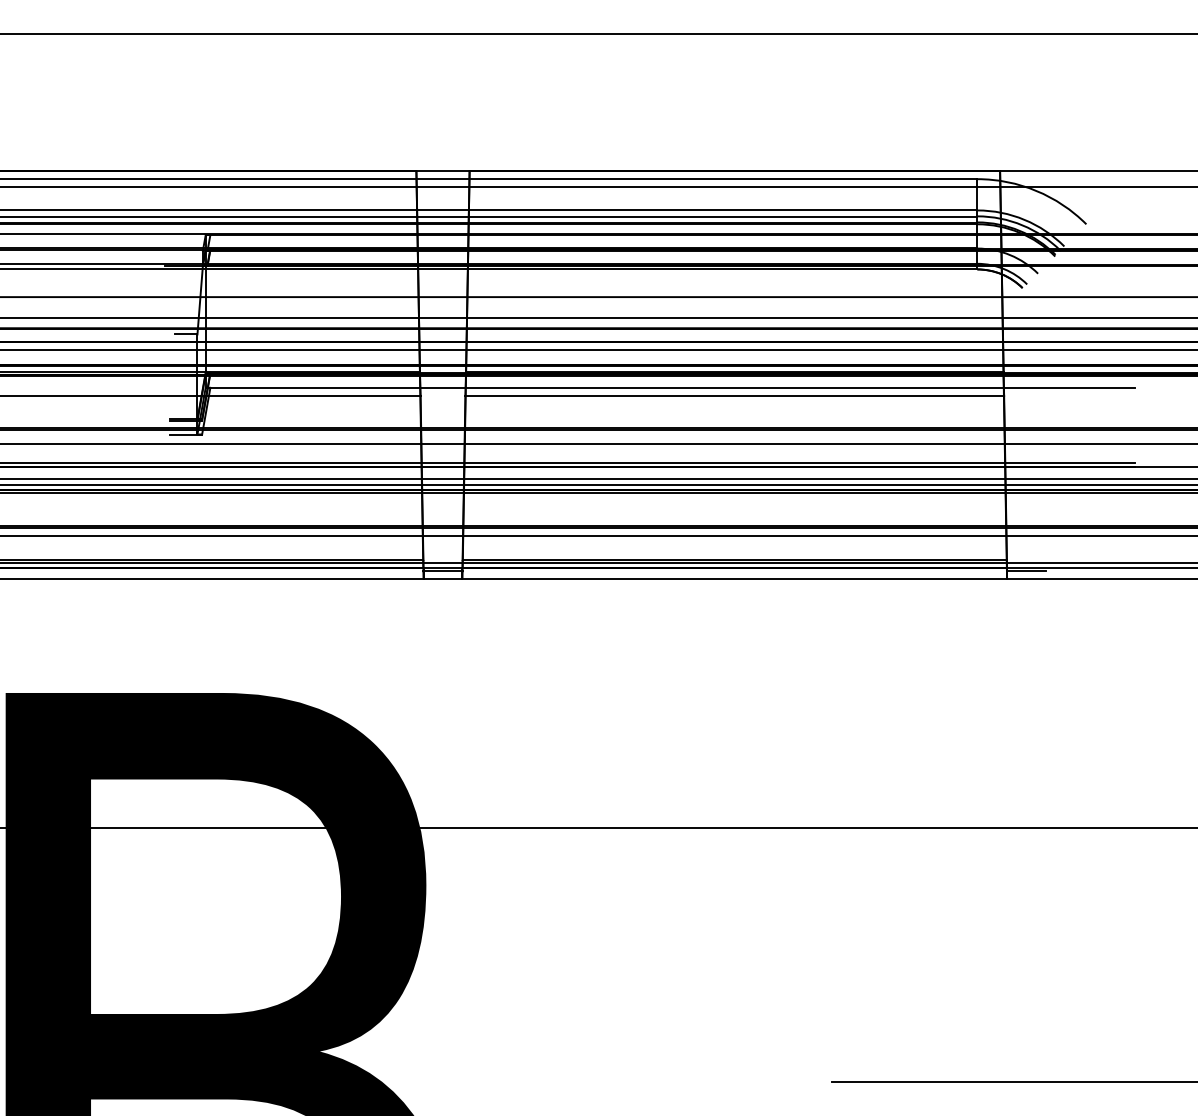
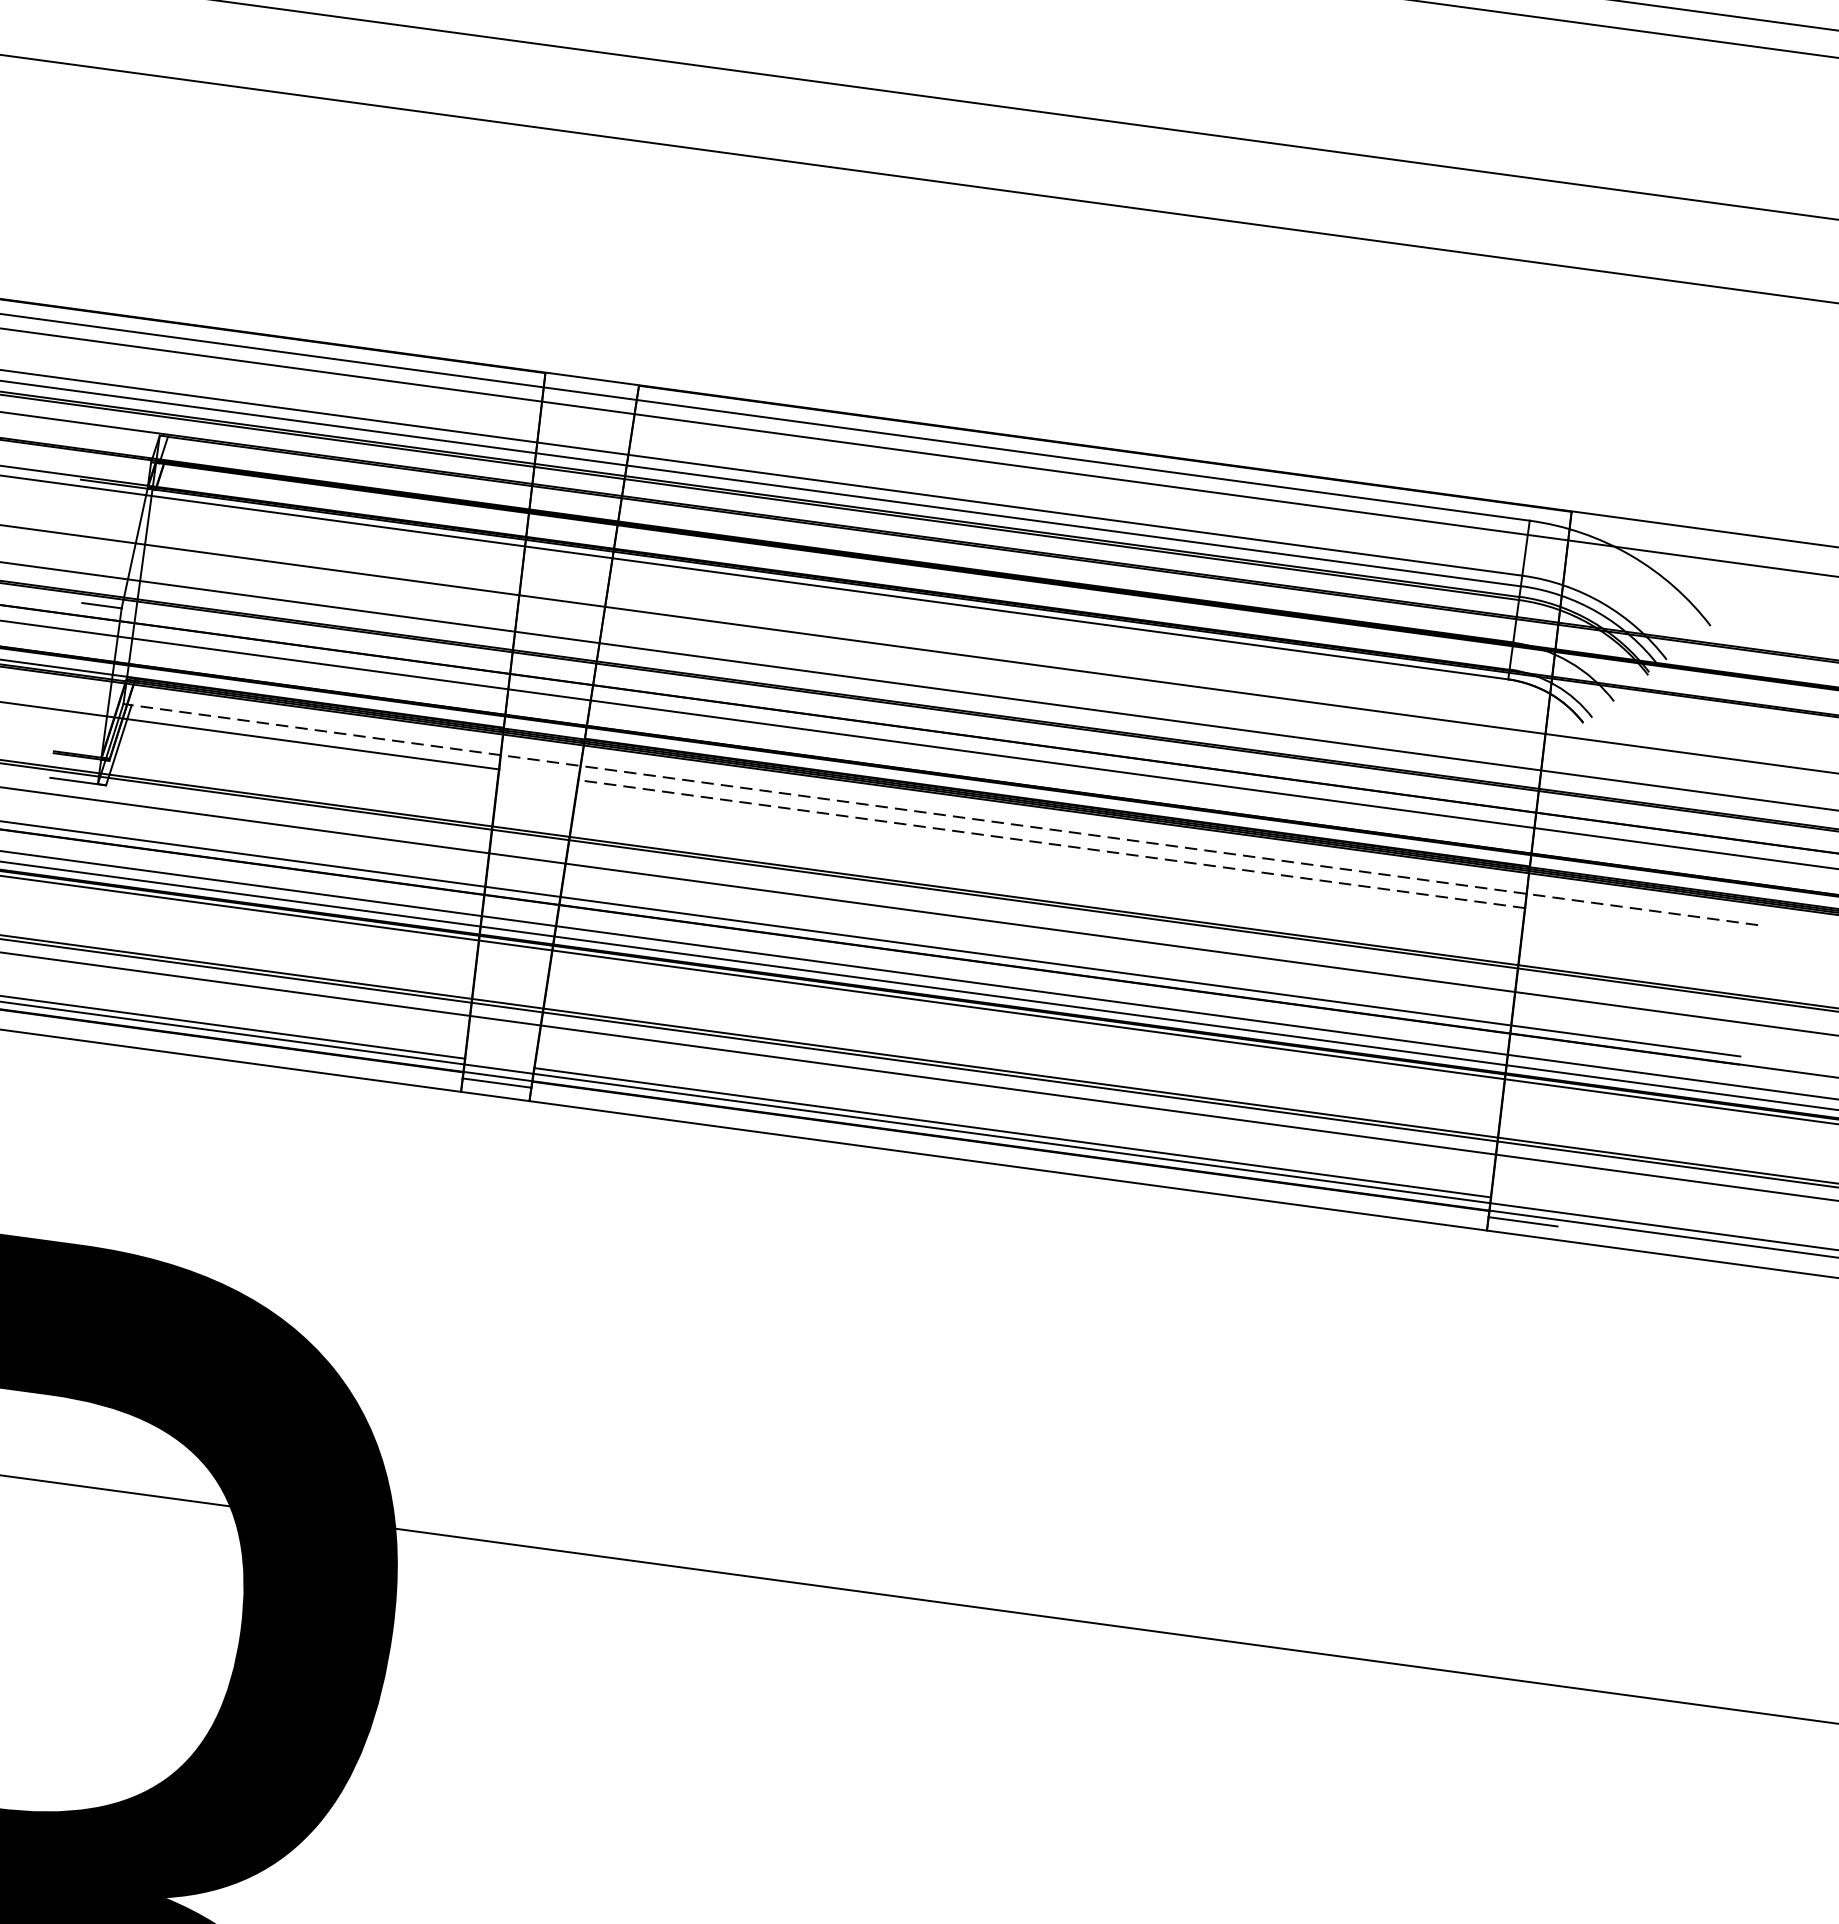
line: (672, 387) -> (944, 814), solid -> dashed
line: (734, 395) -> (1051, 843), solid -> dashed

